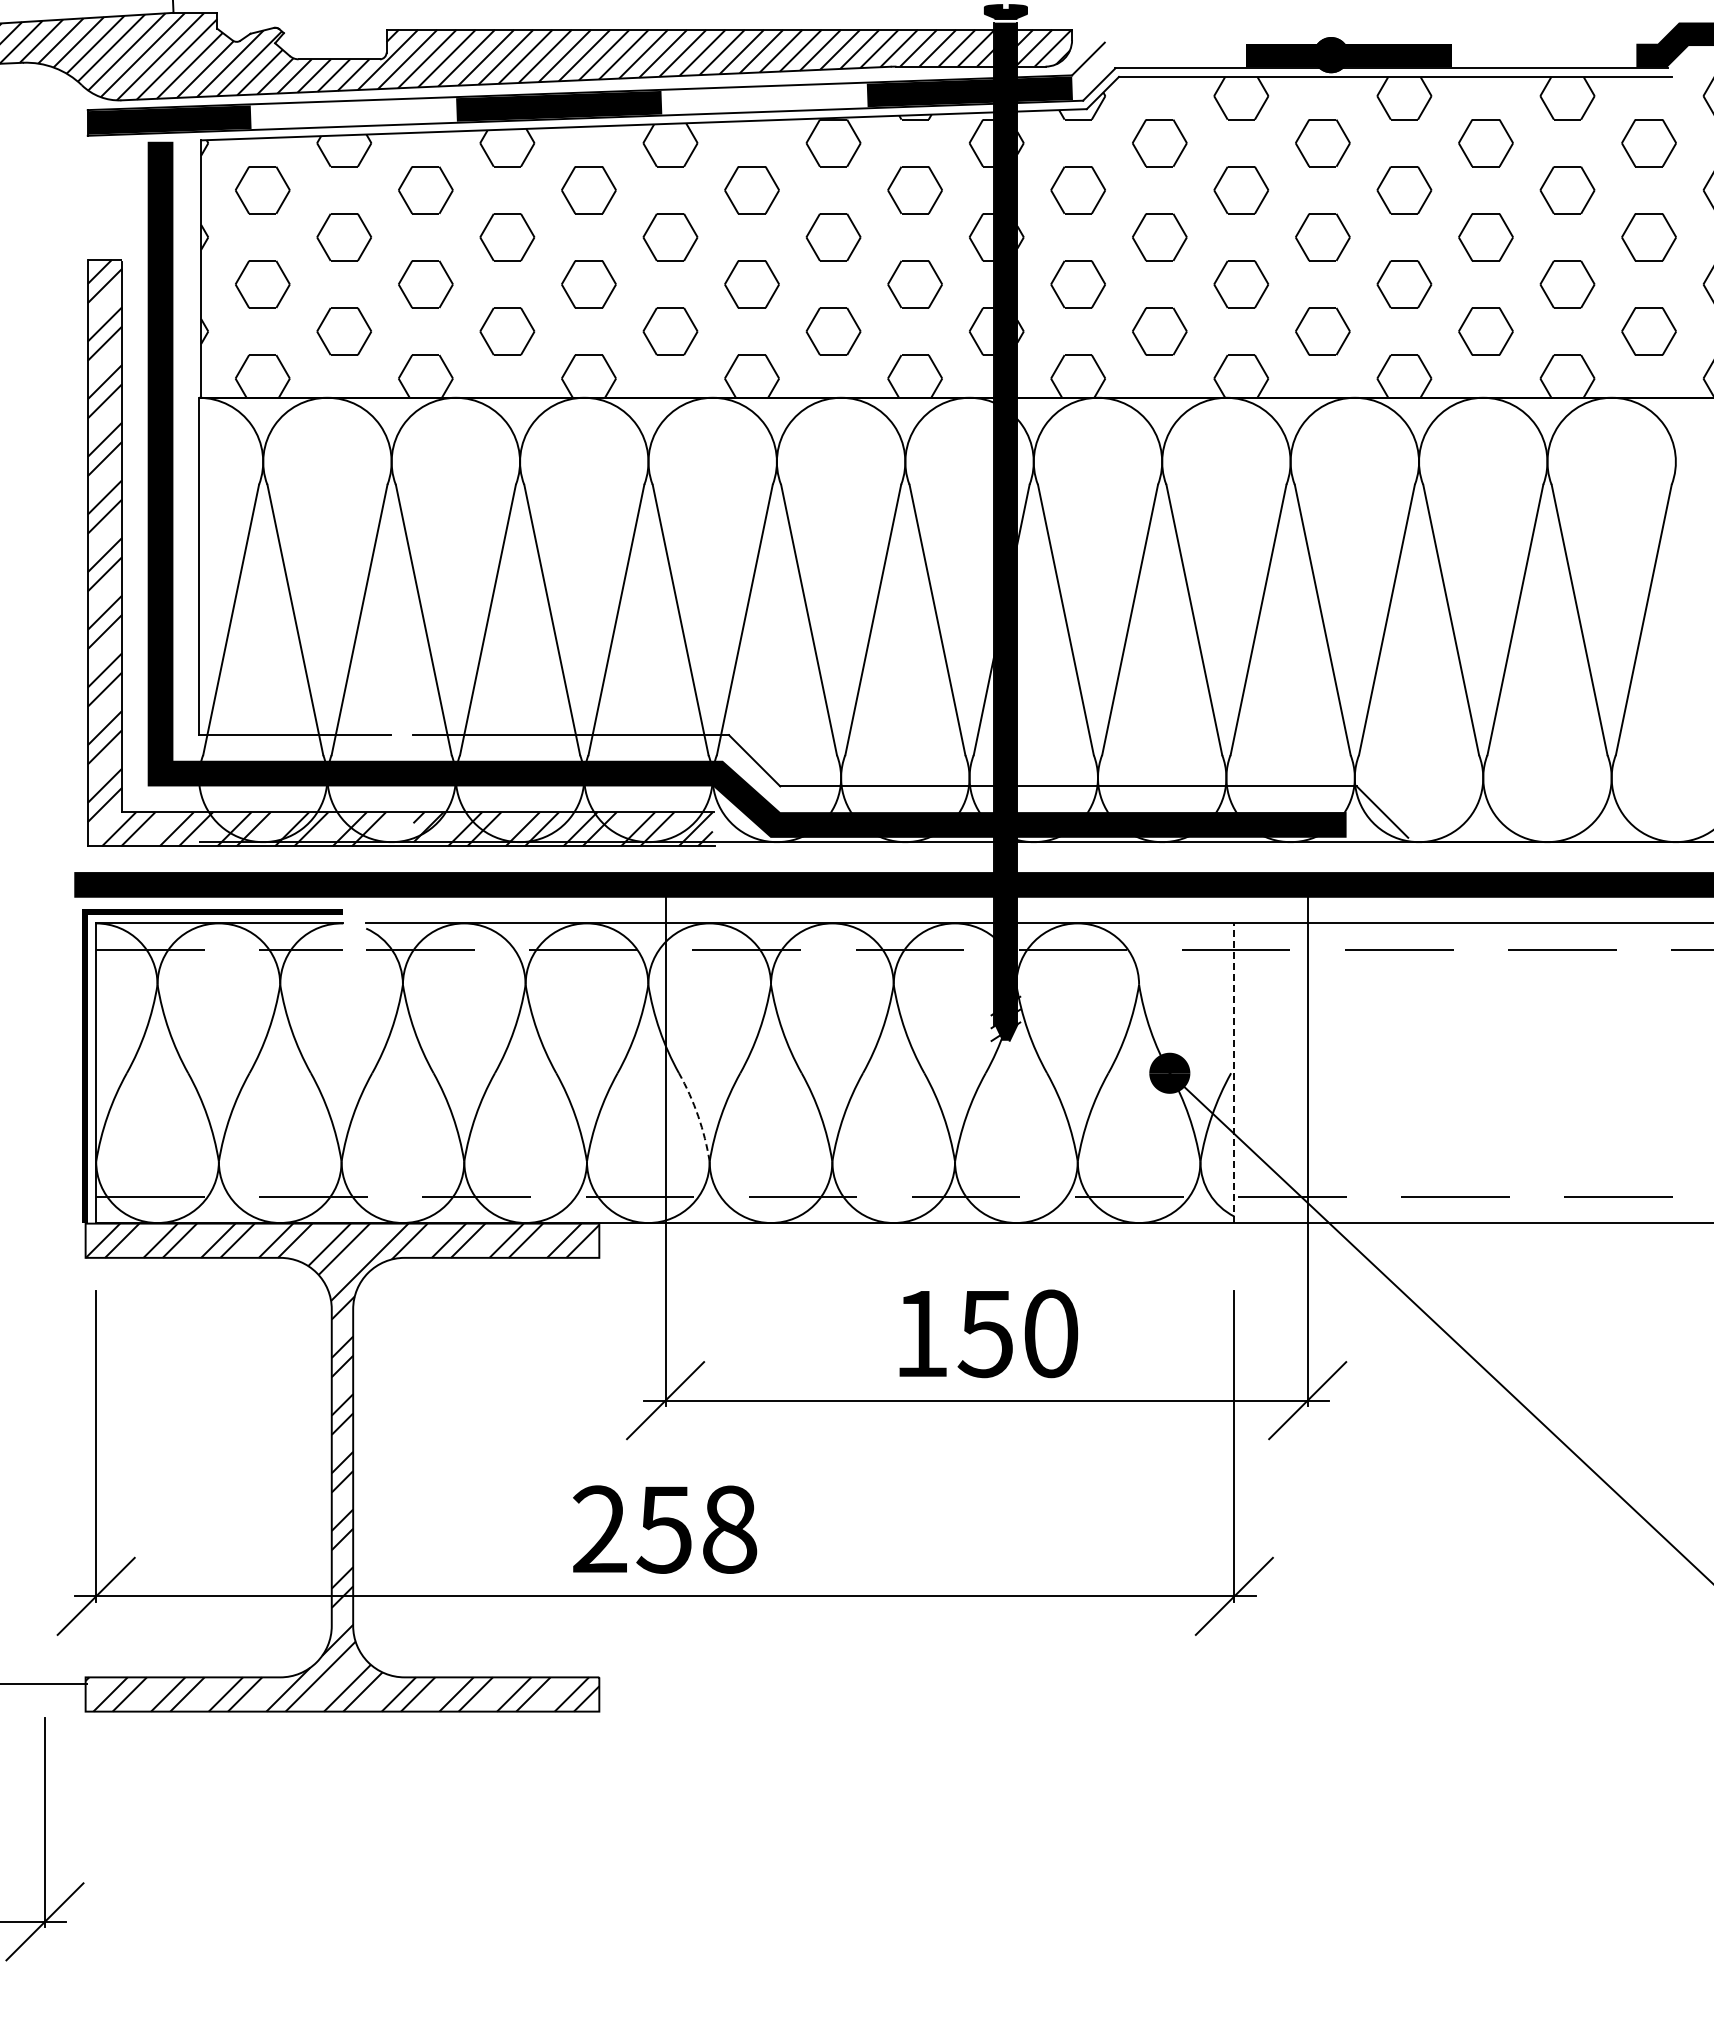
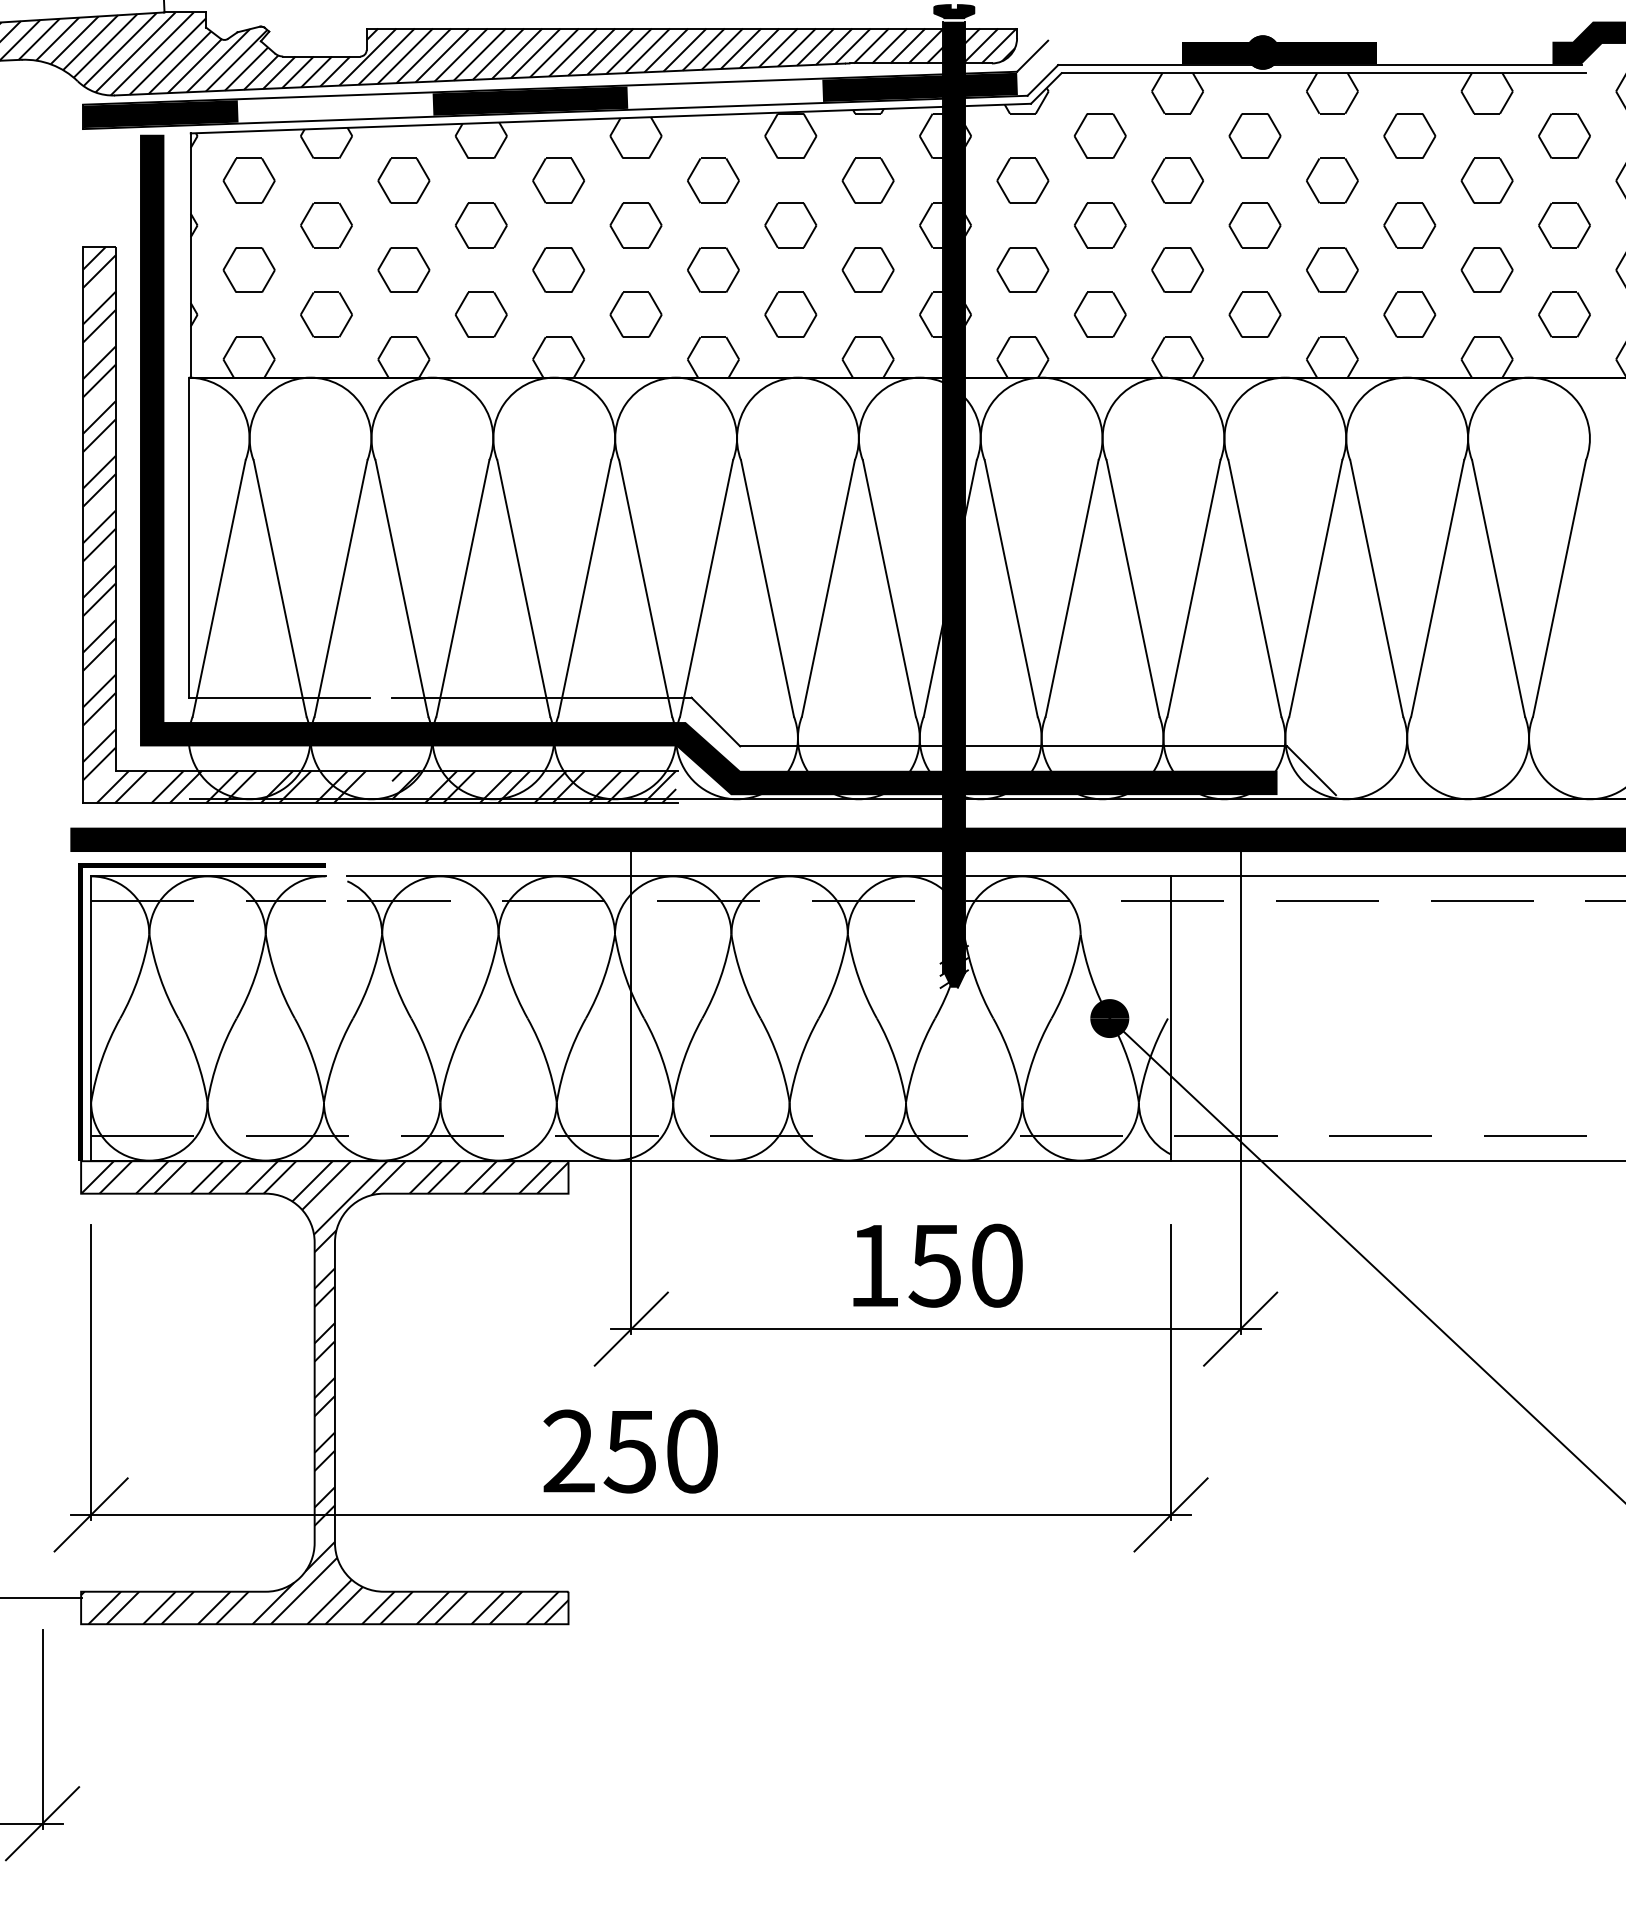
line: (1234, 1072) -> (1171, 1017), dashed -> solid
arc: (698, 1116) -> (662, 1059), dashed -> solid
text: (730, 1529) -> (692, 1451), 258 -> 250

